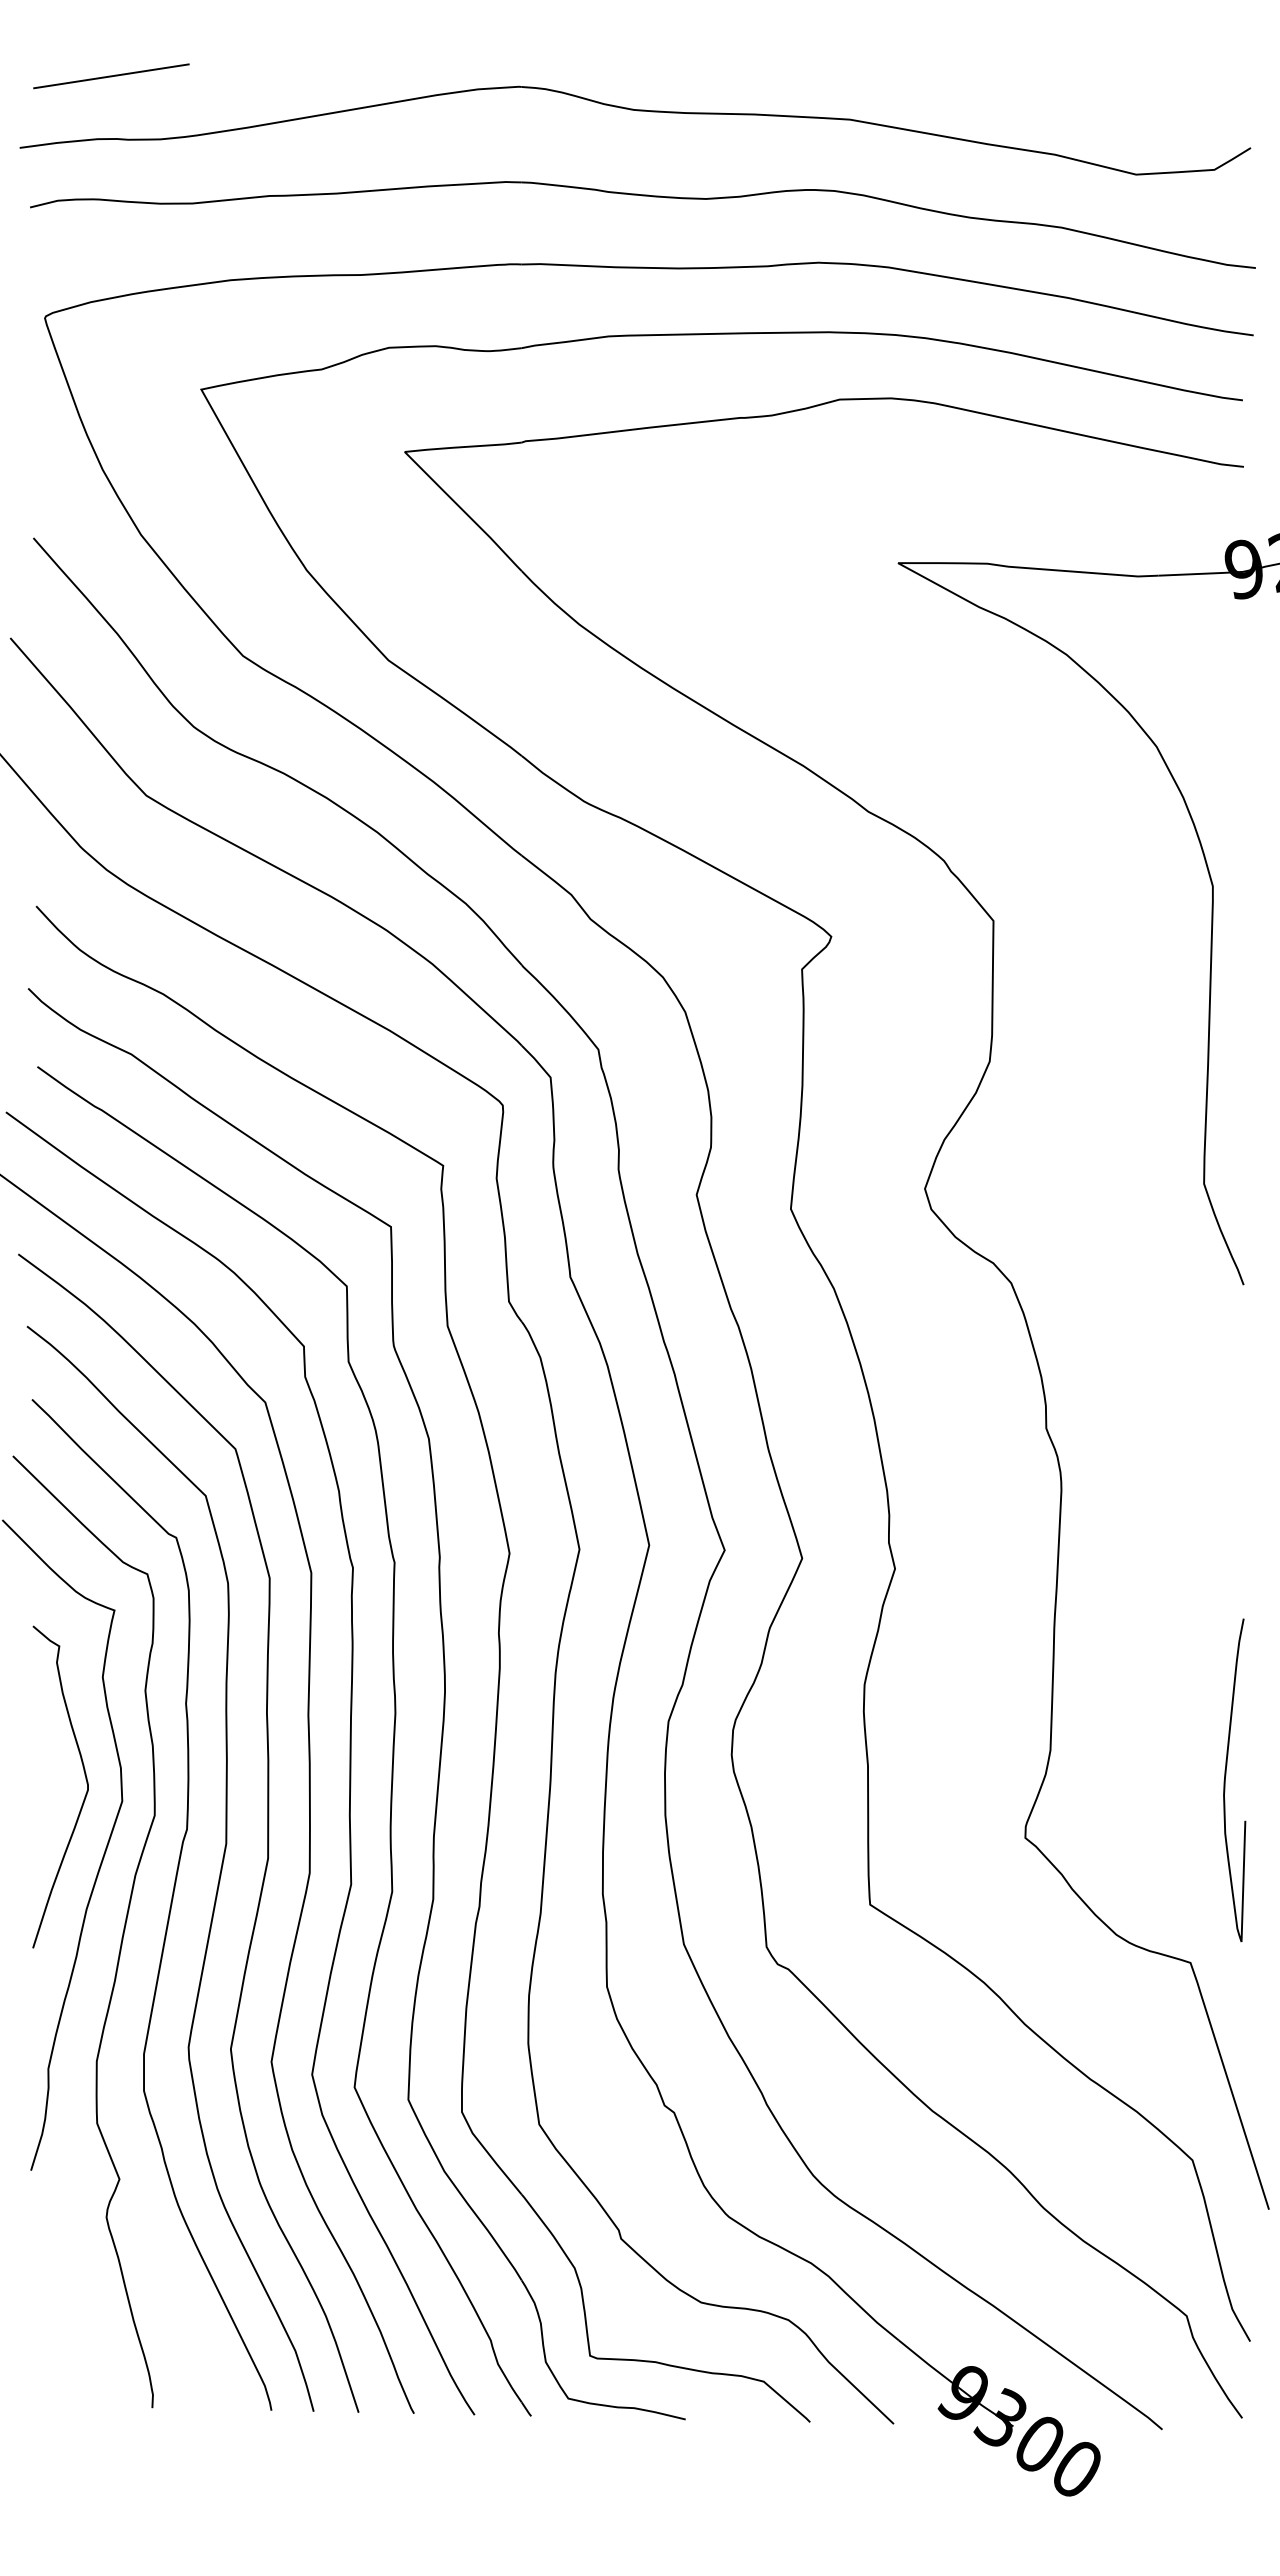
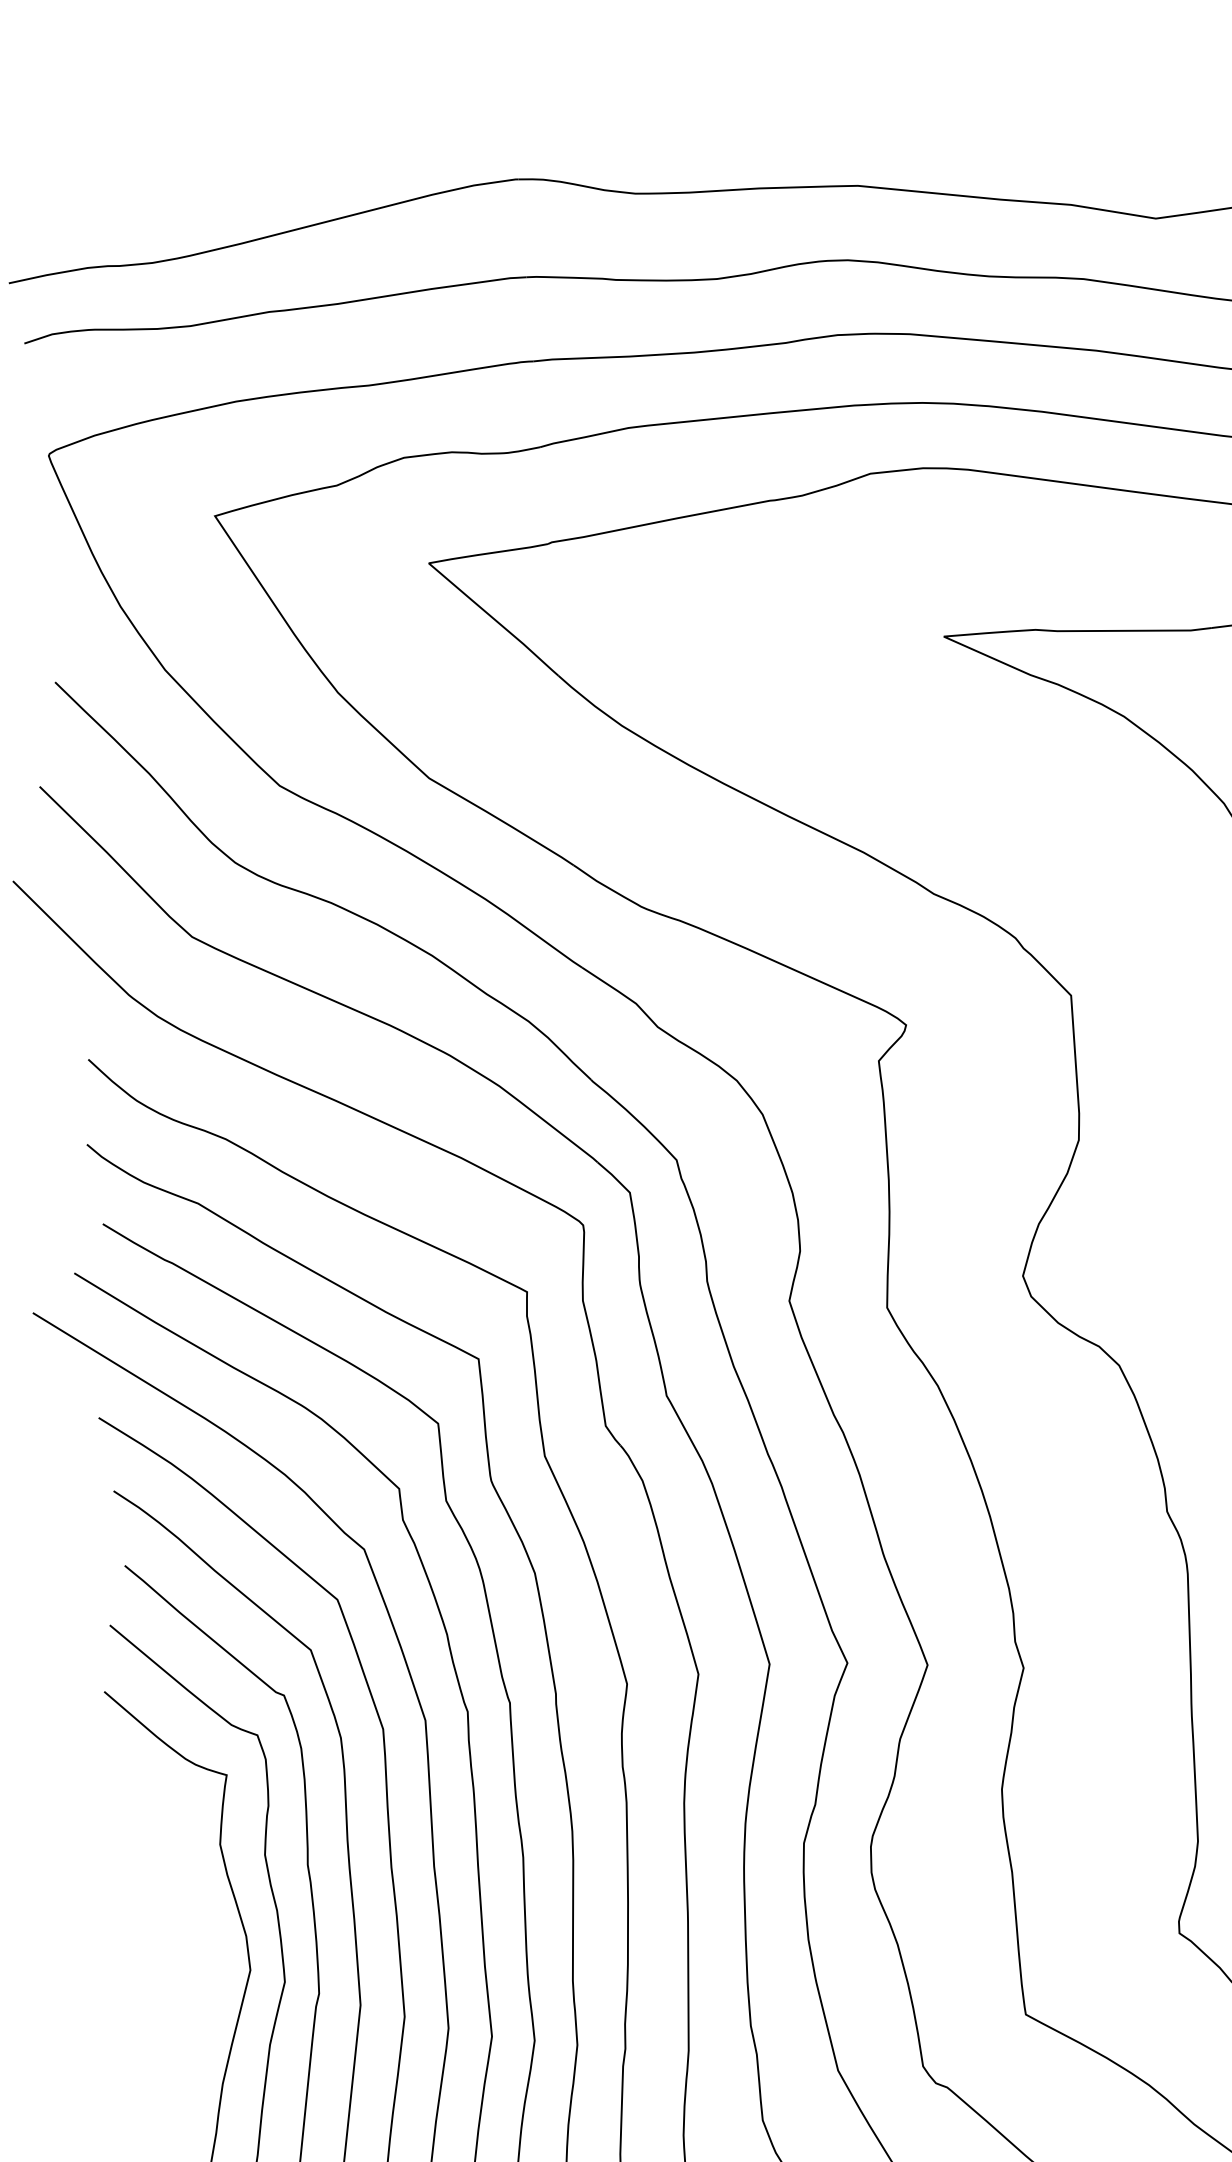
line: (111, 76) -> (97, 202), removed
curve: (85, 1779) -> (210, 1950), removed

